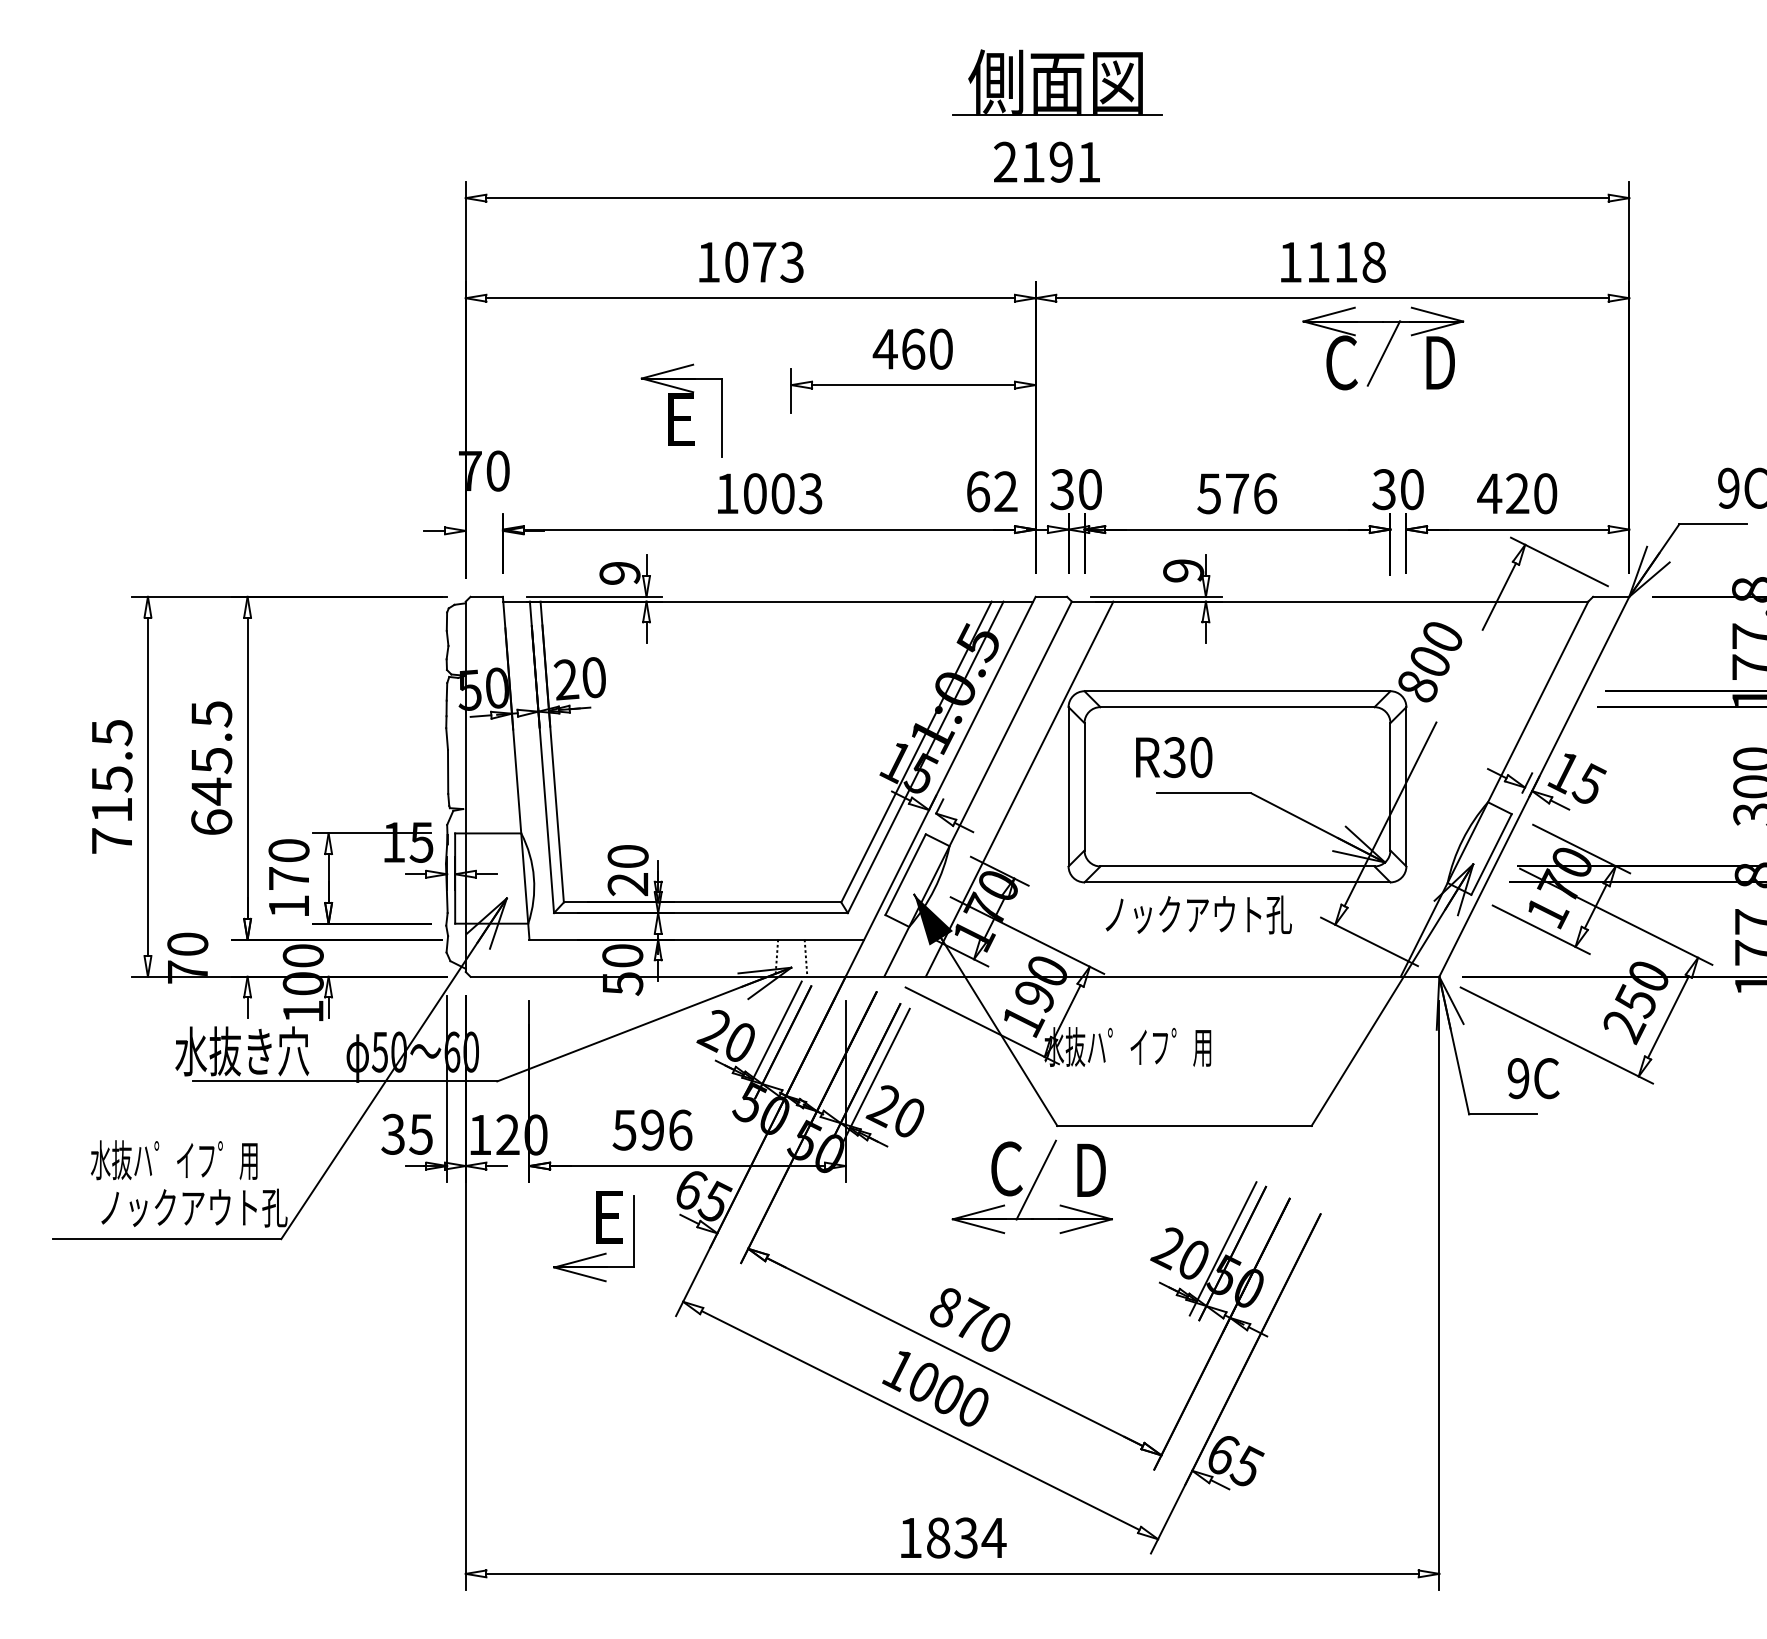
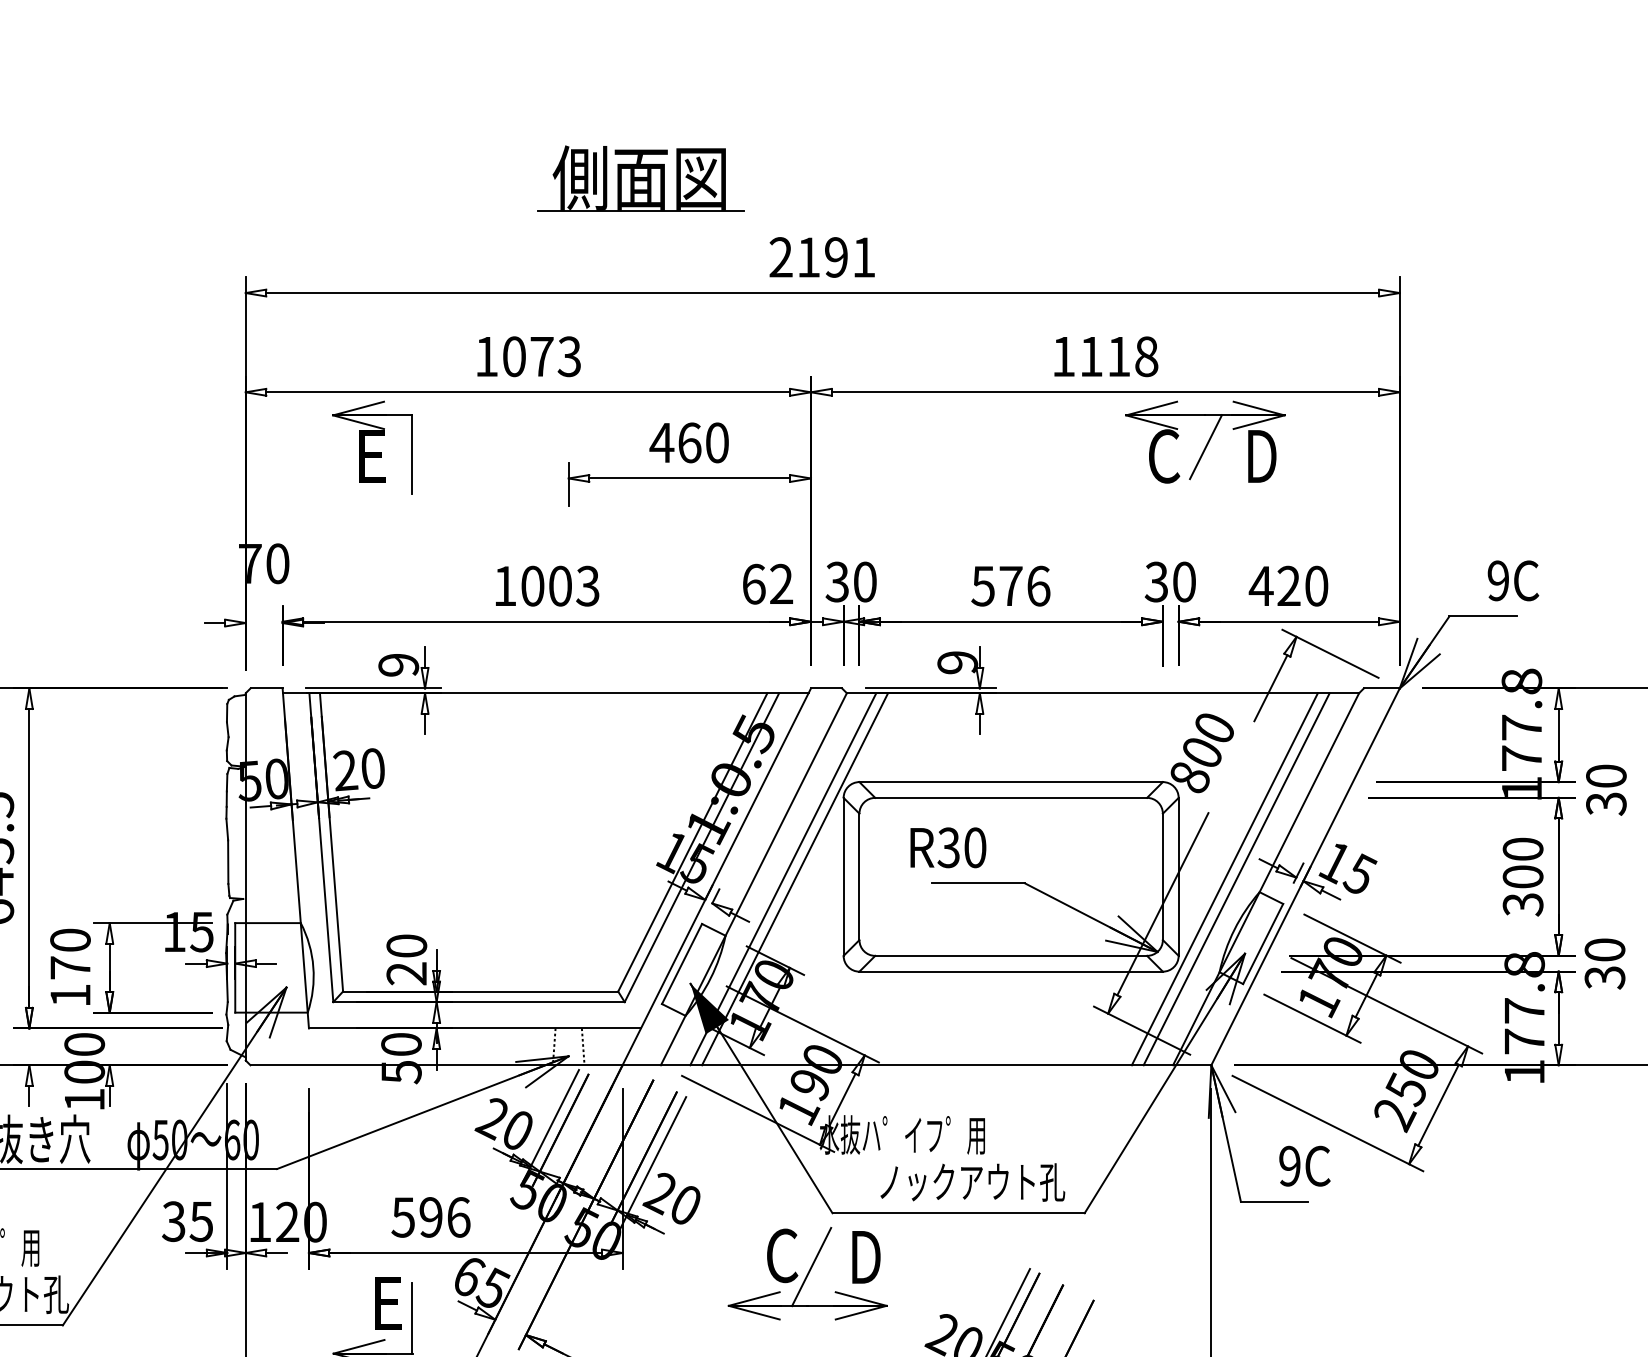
part: (1057, 82) -> (641, 178), moved
part: (1383, 348) -> (1205, 442), moved
part: (681, 410) -> (372, 447), moved
line: (1007, 788) -> (783, 878), added
line: (1452, 788) -> (1224, 878), added
line: (1464, 788) -> (1236, 878), added
text: (1198, 914) -> (972, 1182), moved

